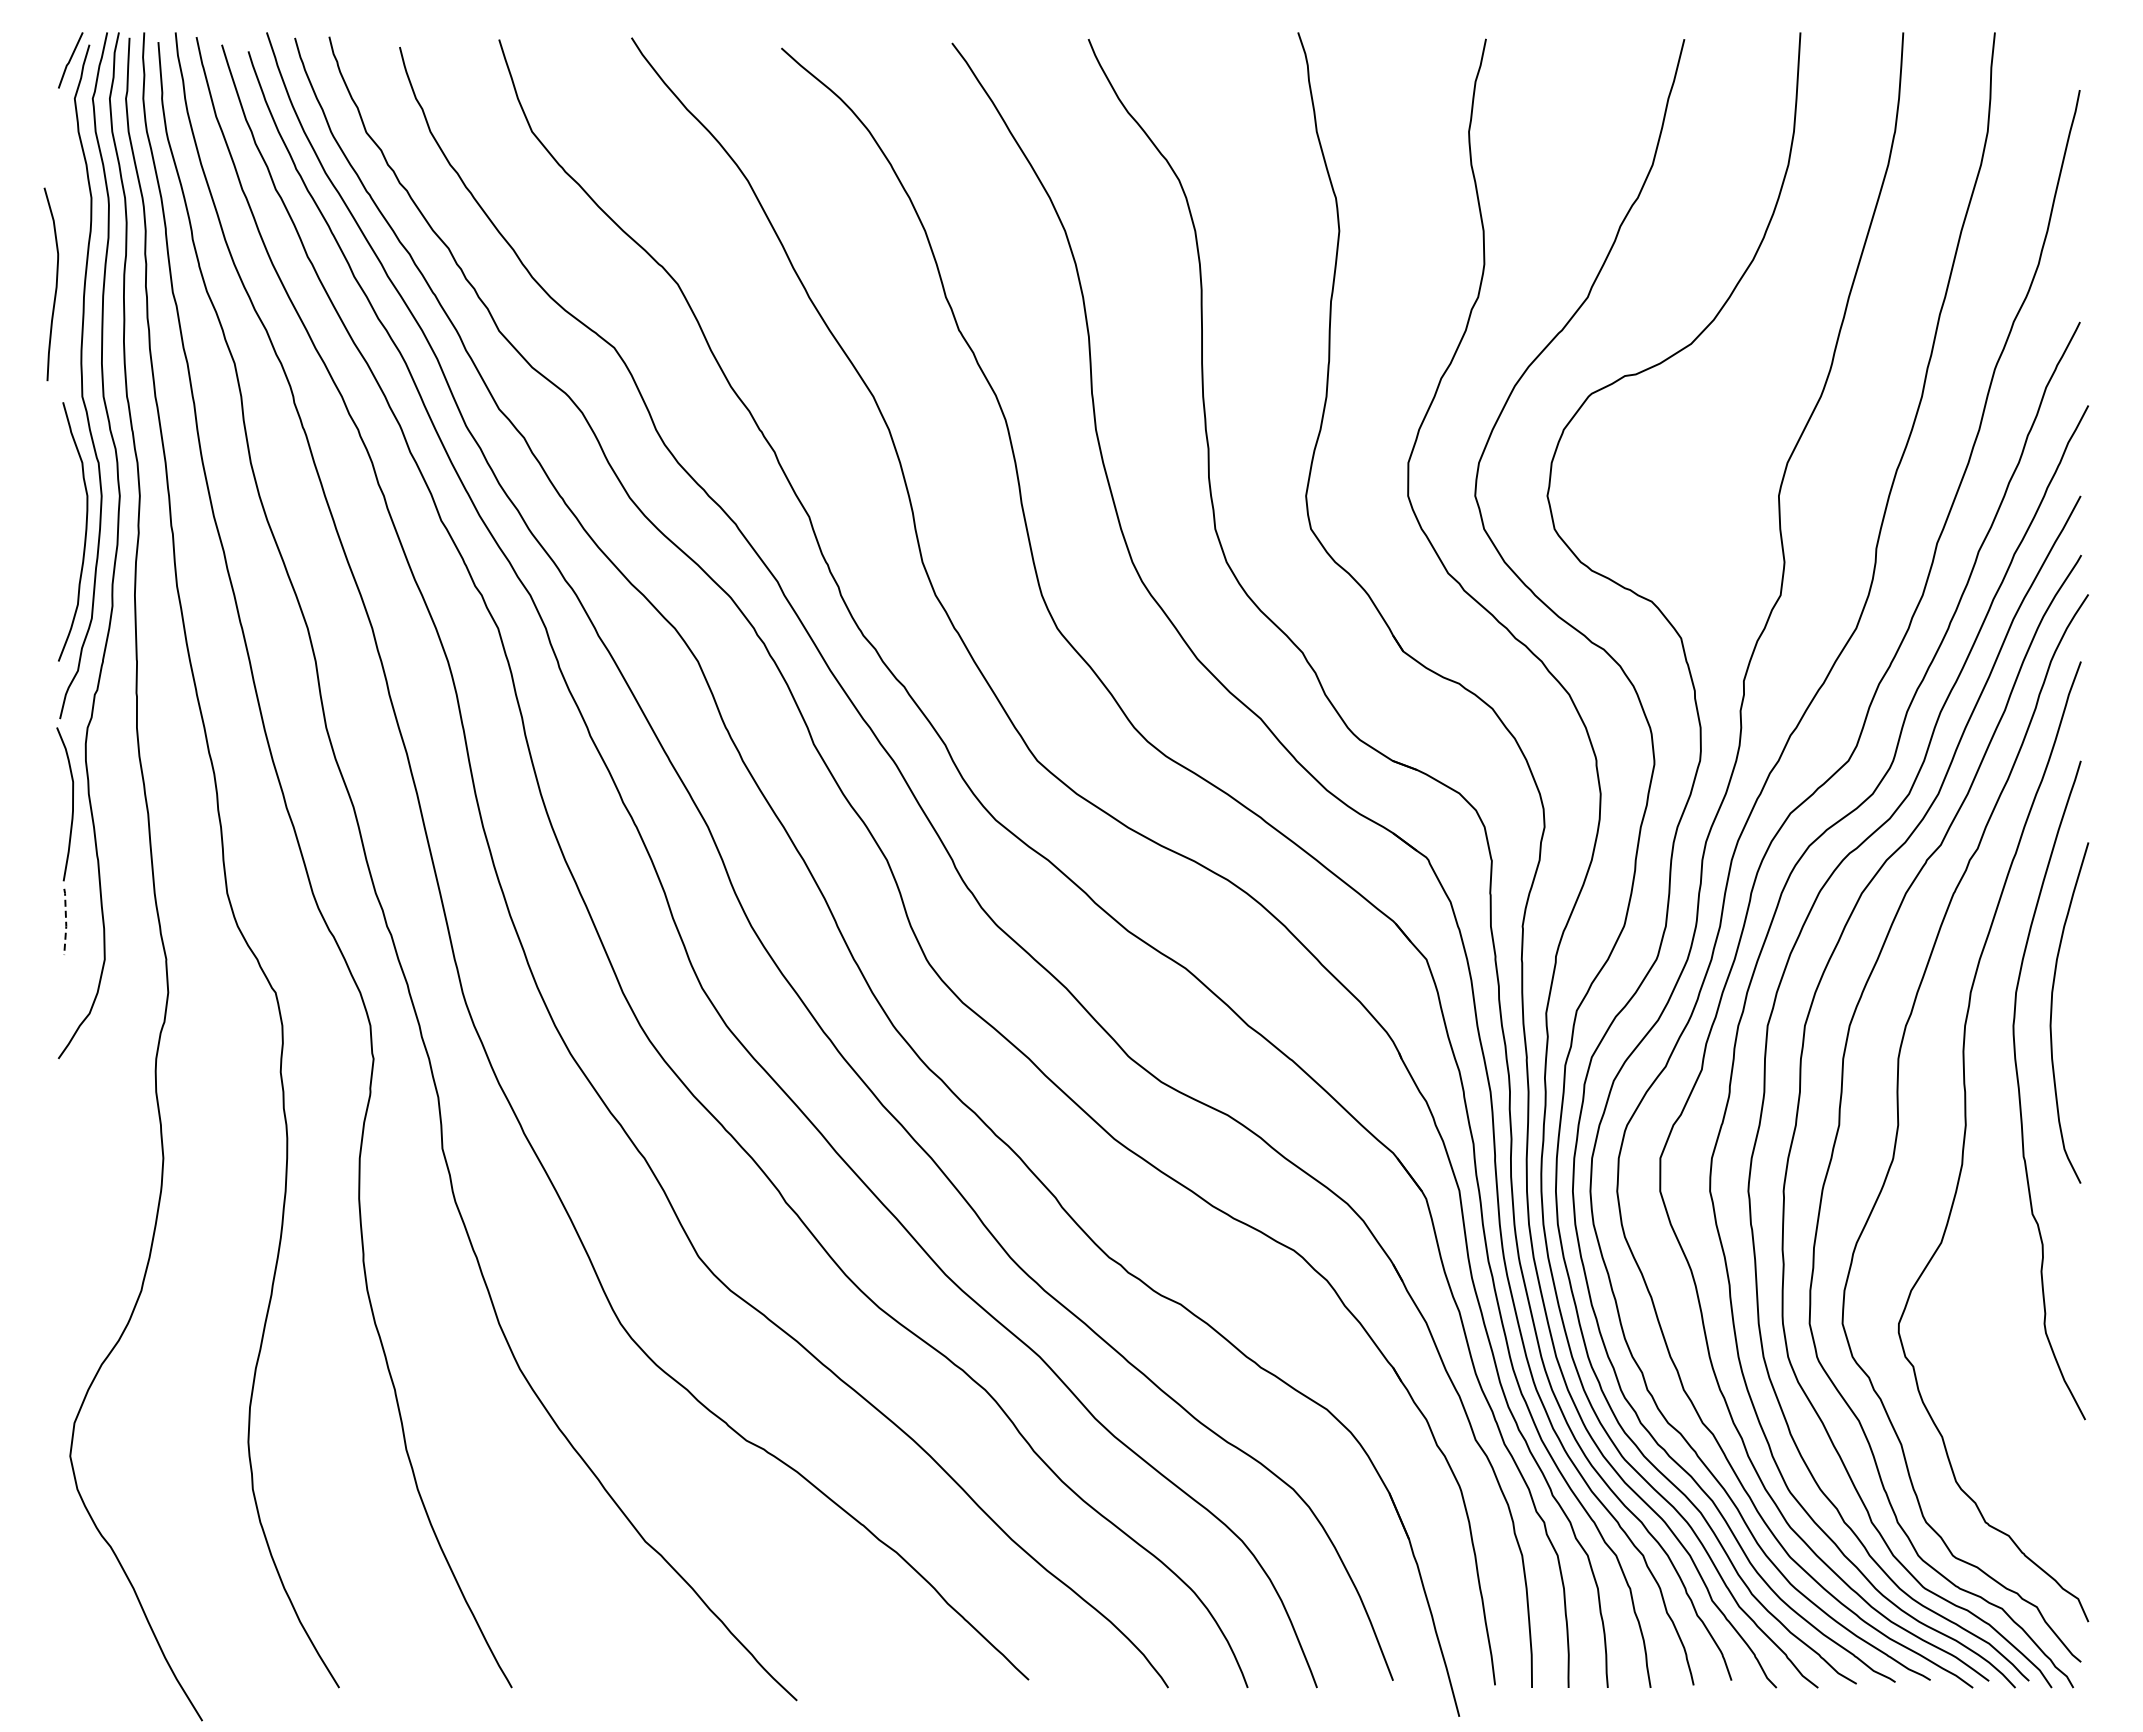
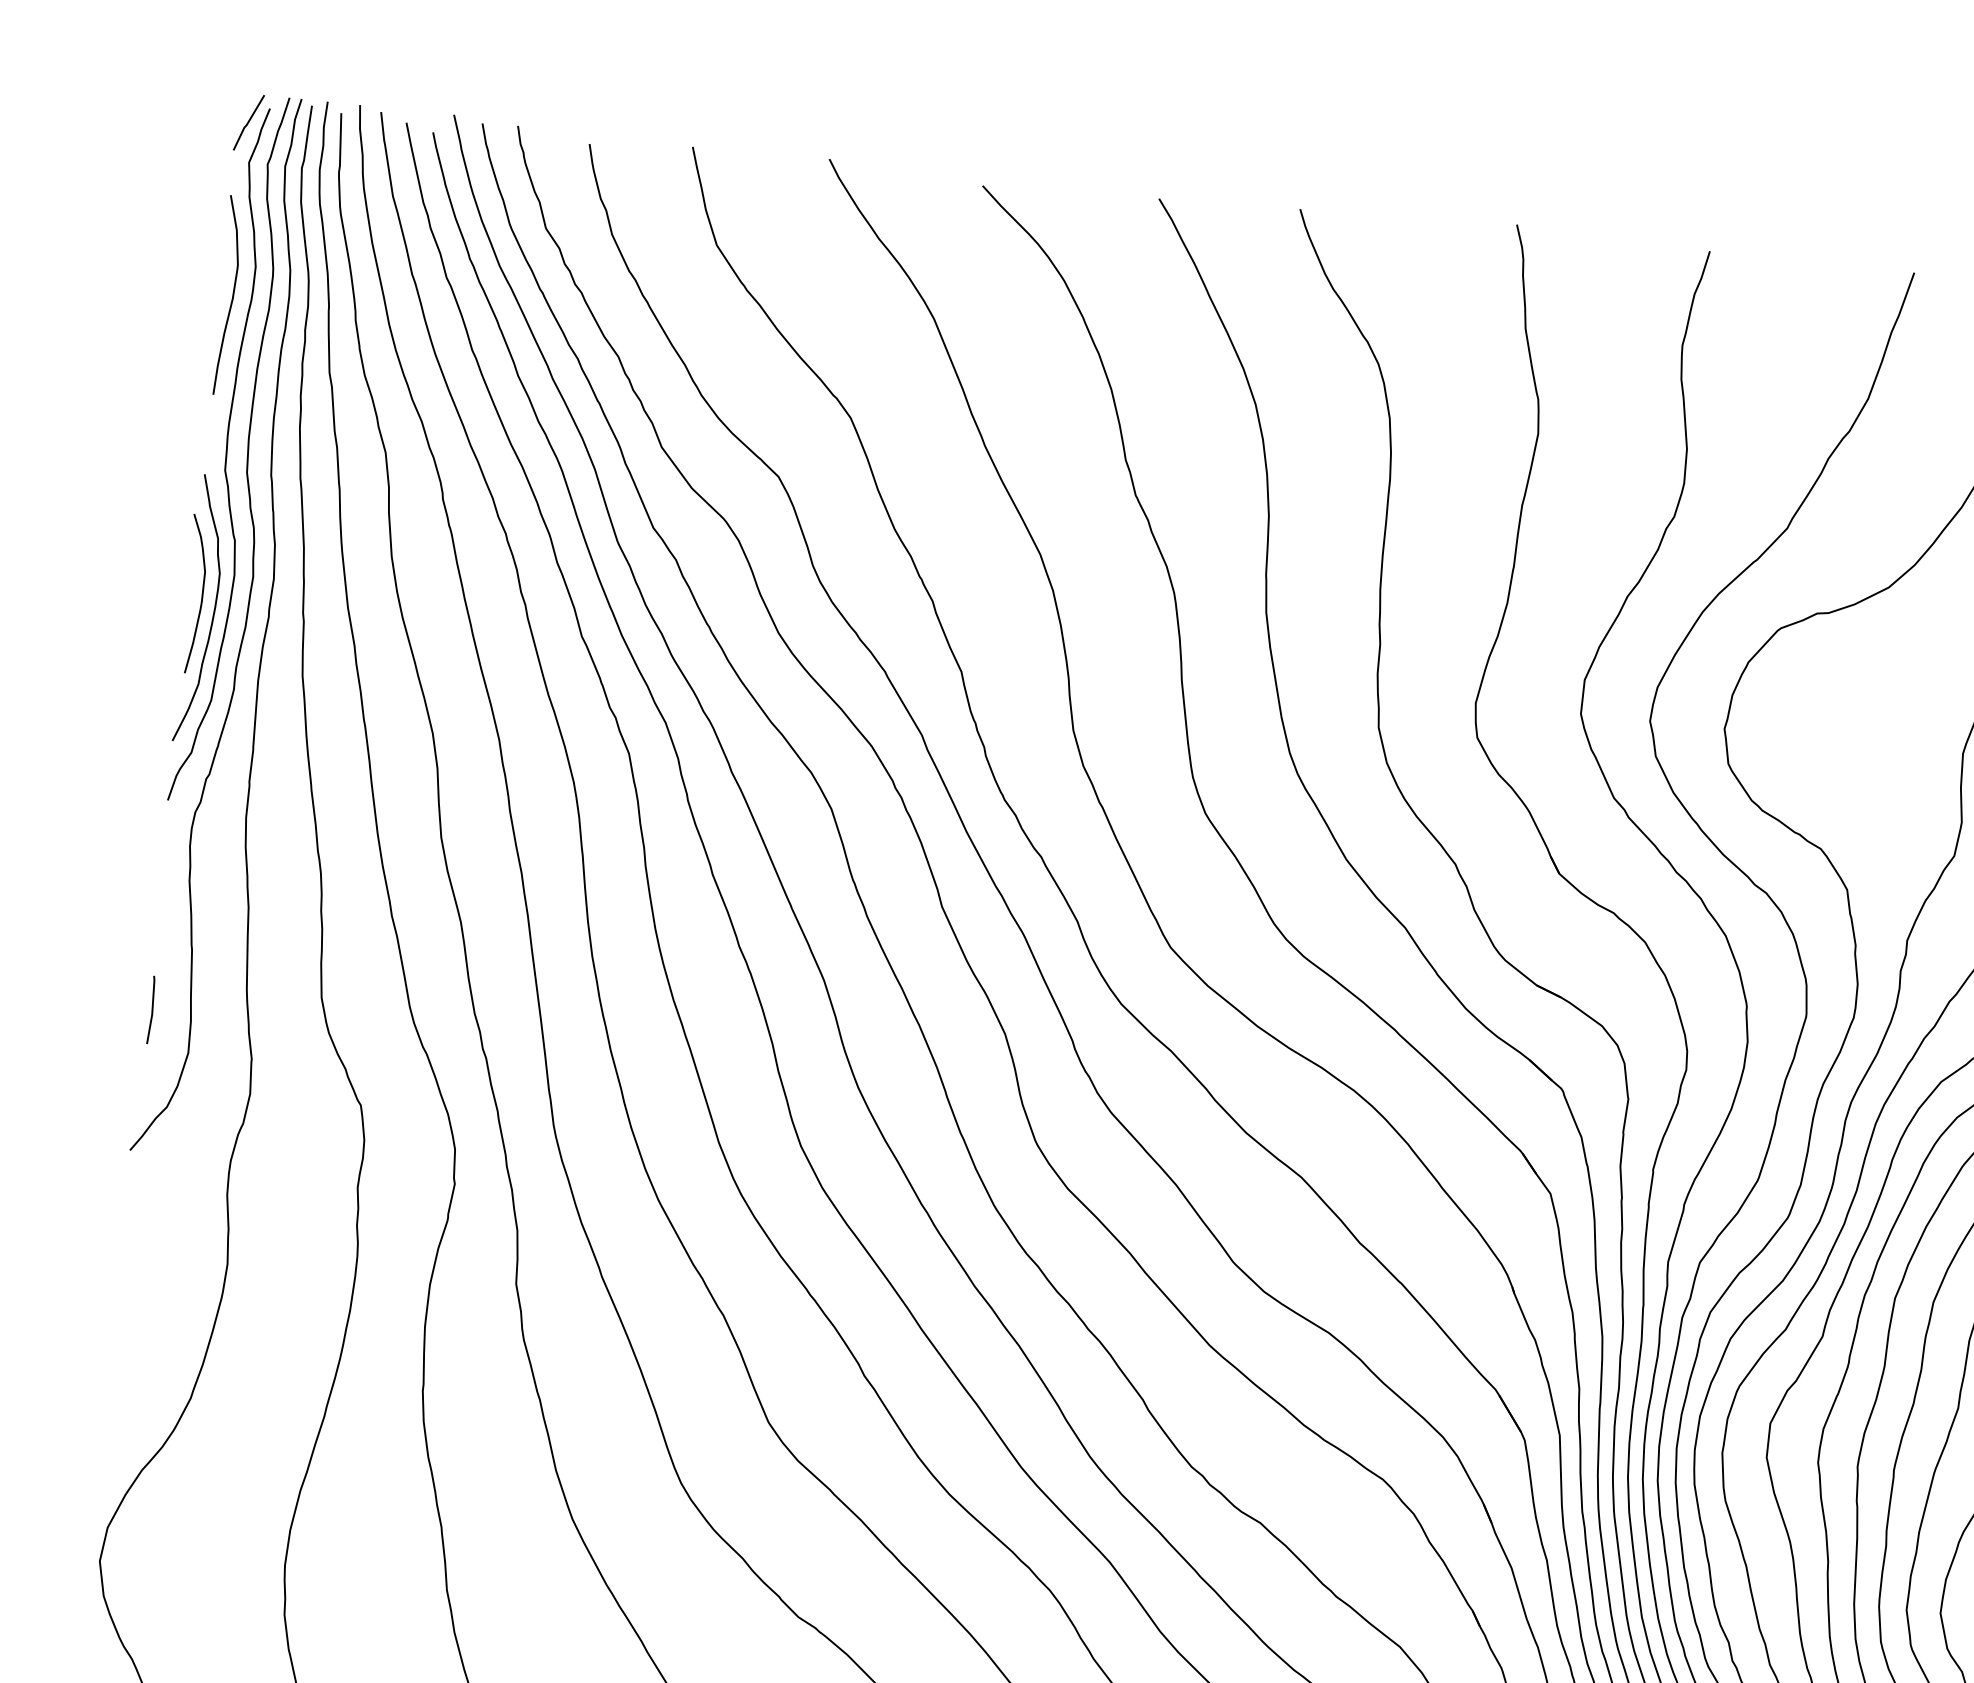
curve: (55, 284) -> (231, 296), moved
curve: (72, 804) -> (202, 595), moved
line: (66, 921) -> (152, 1009), dashed -> solid

